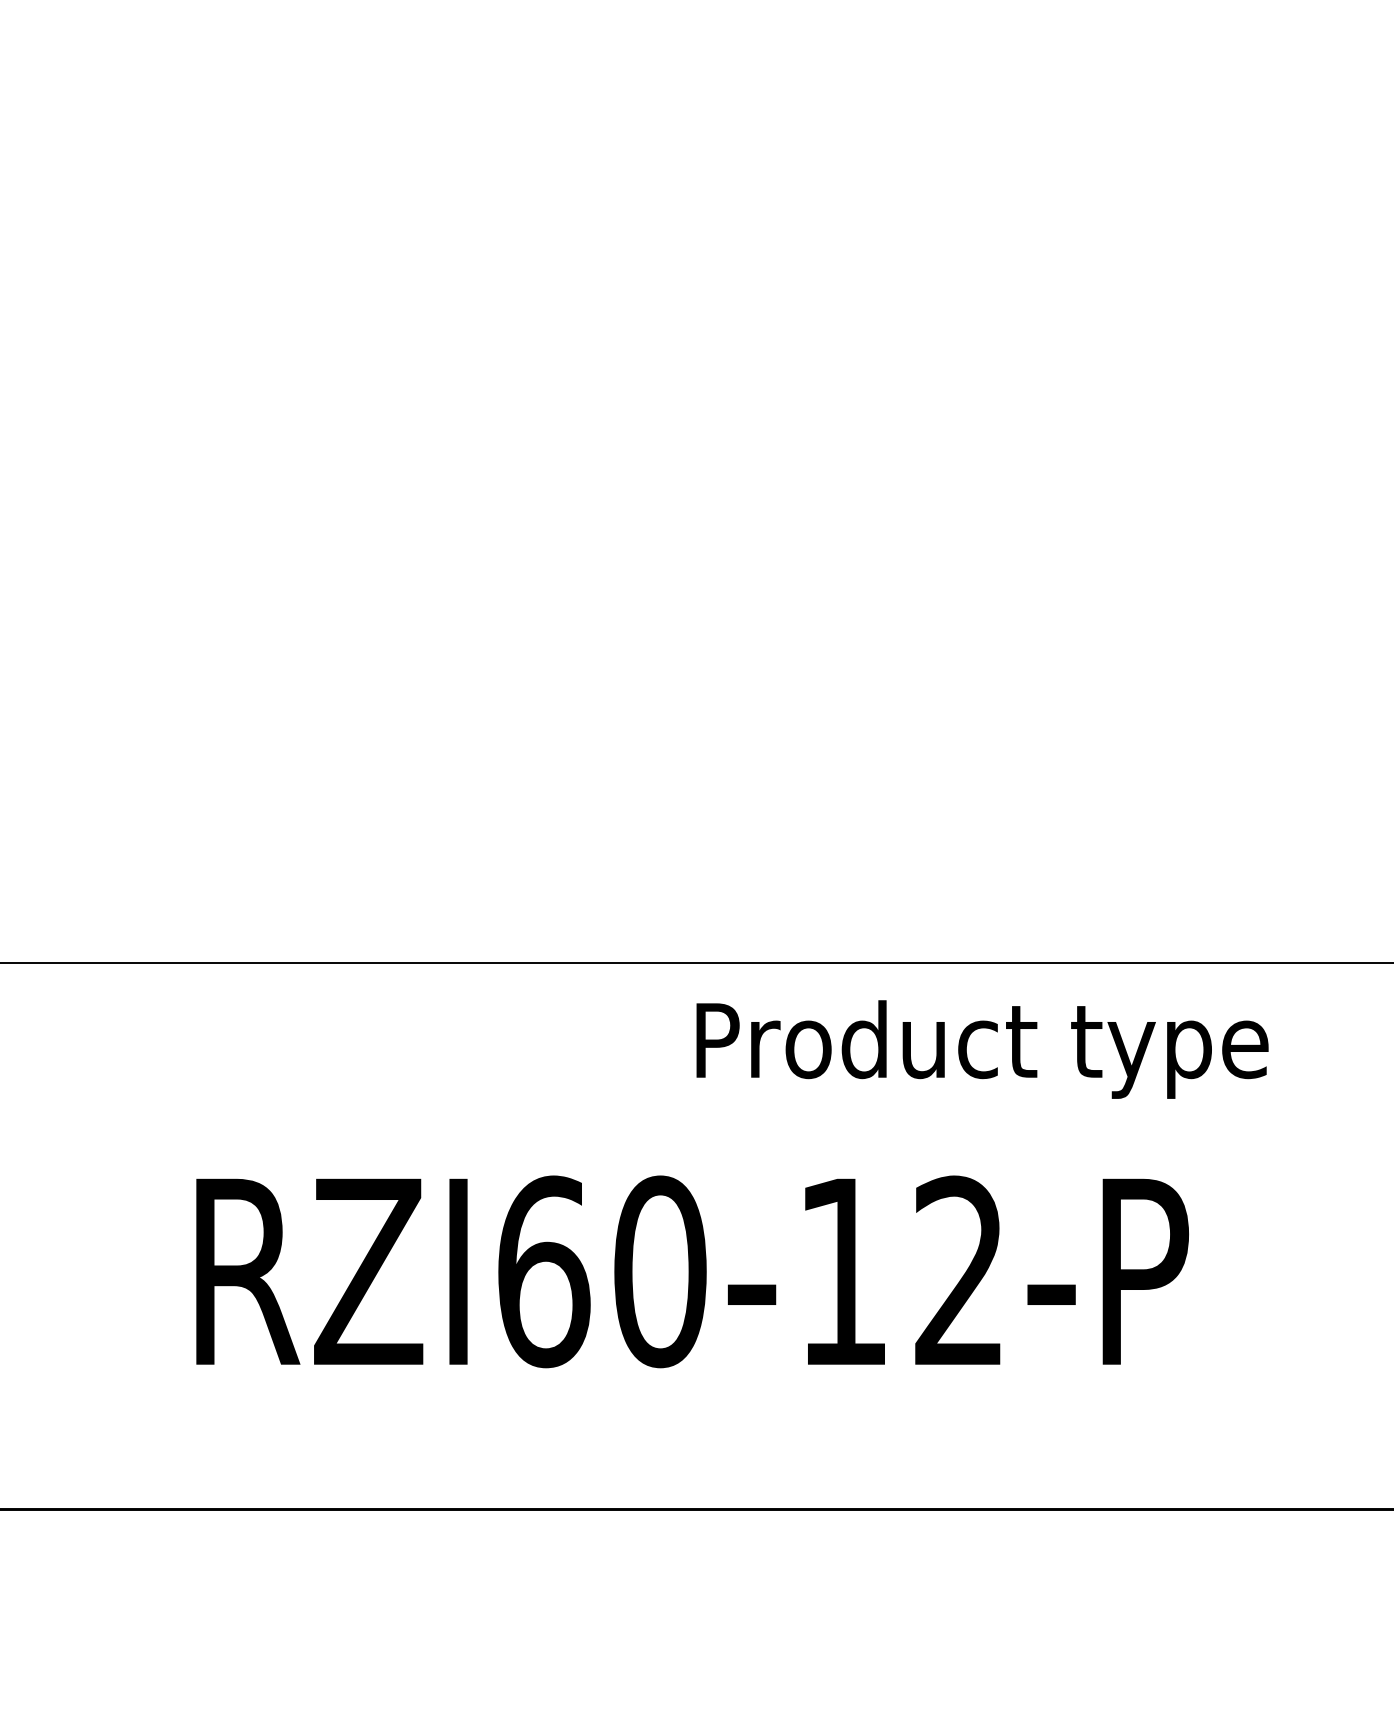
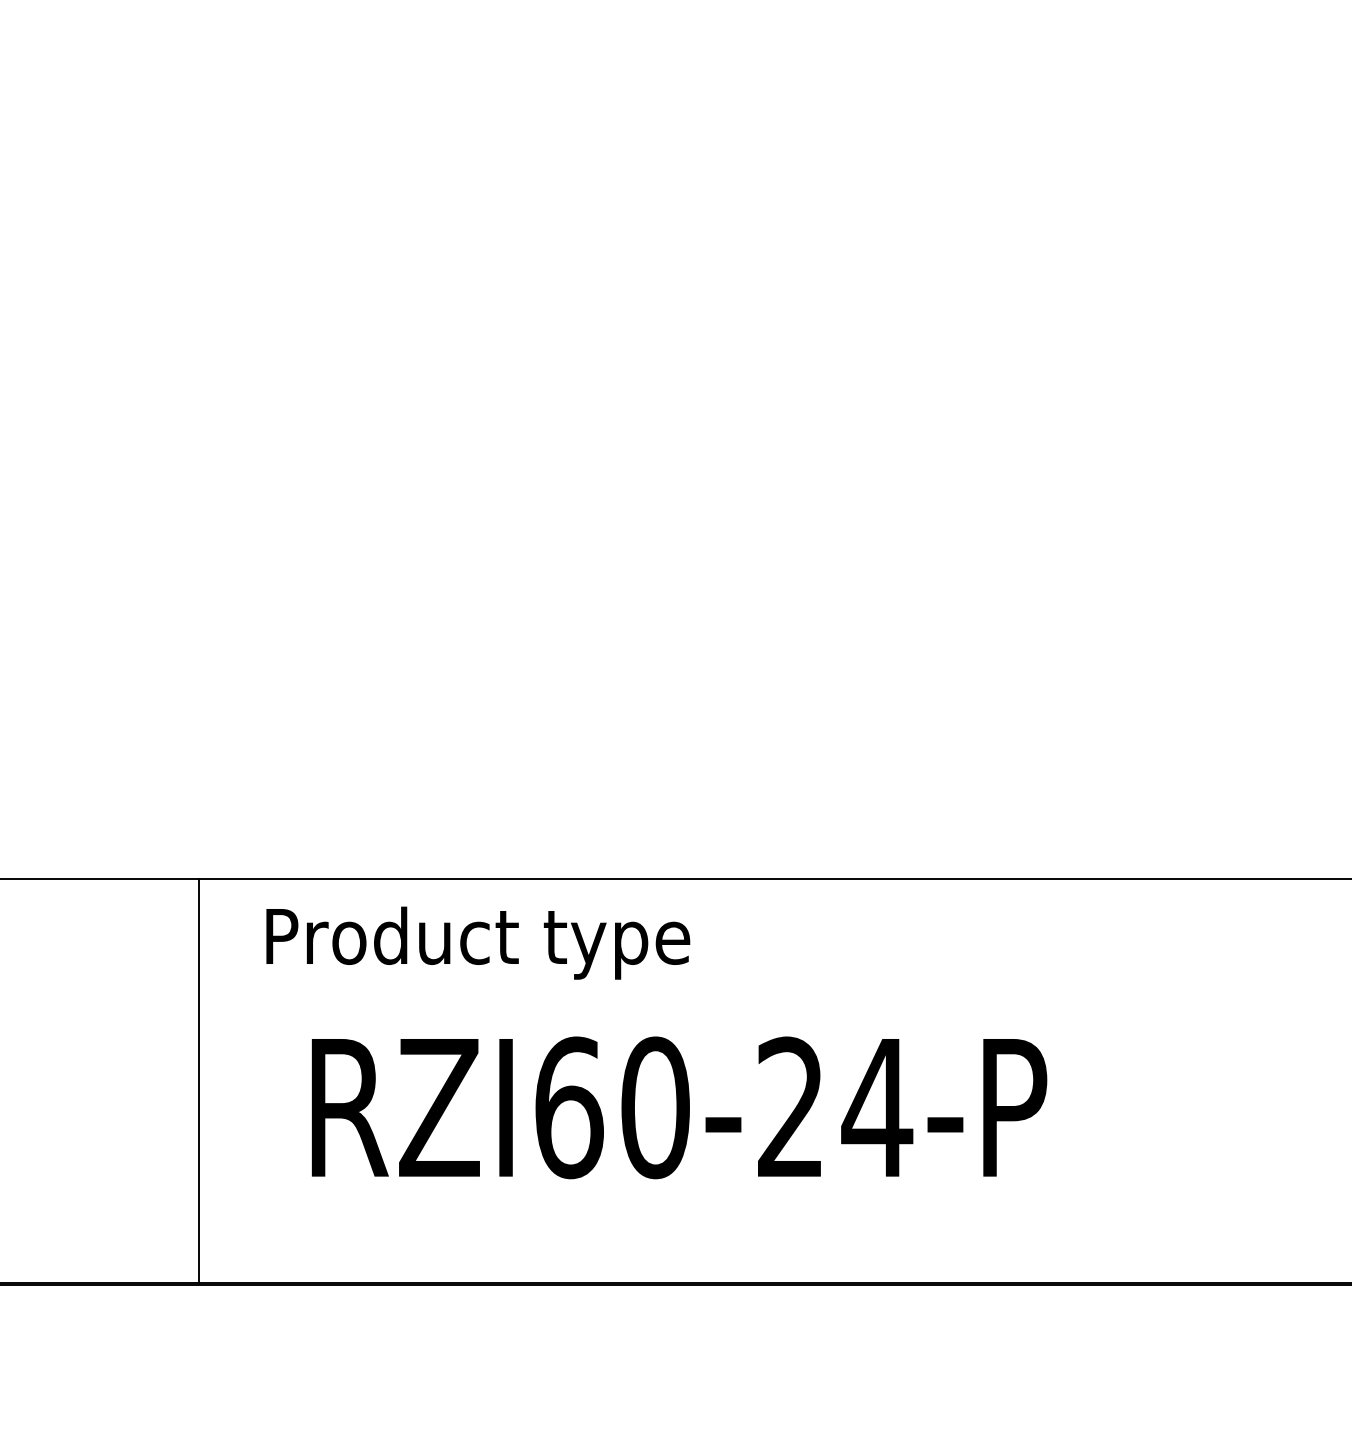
text: (982, 1048) -> (478, 942), moved
line: (44, 1234) -> (199, 1080), added
text: (903, 1270) -> (835, 1106), RZI60-12-P -> RZI60-24-P

